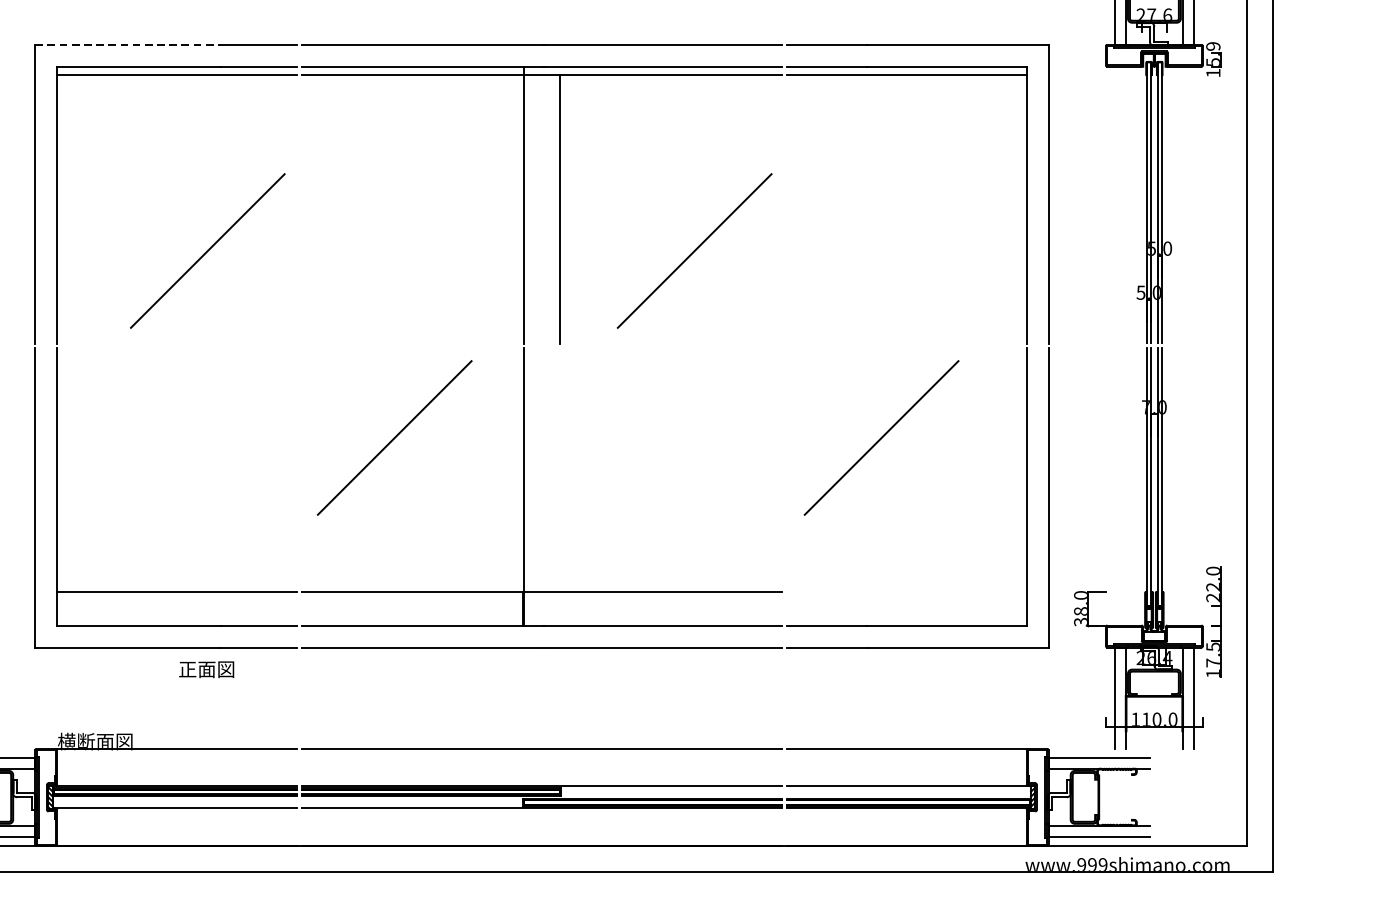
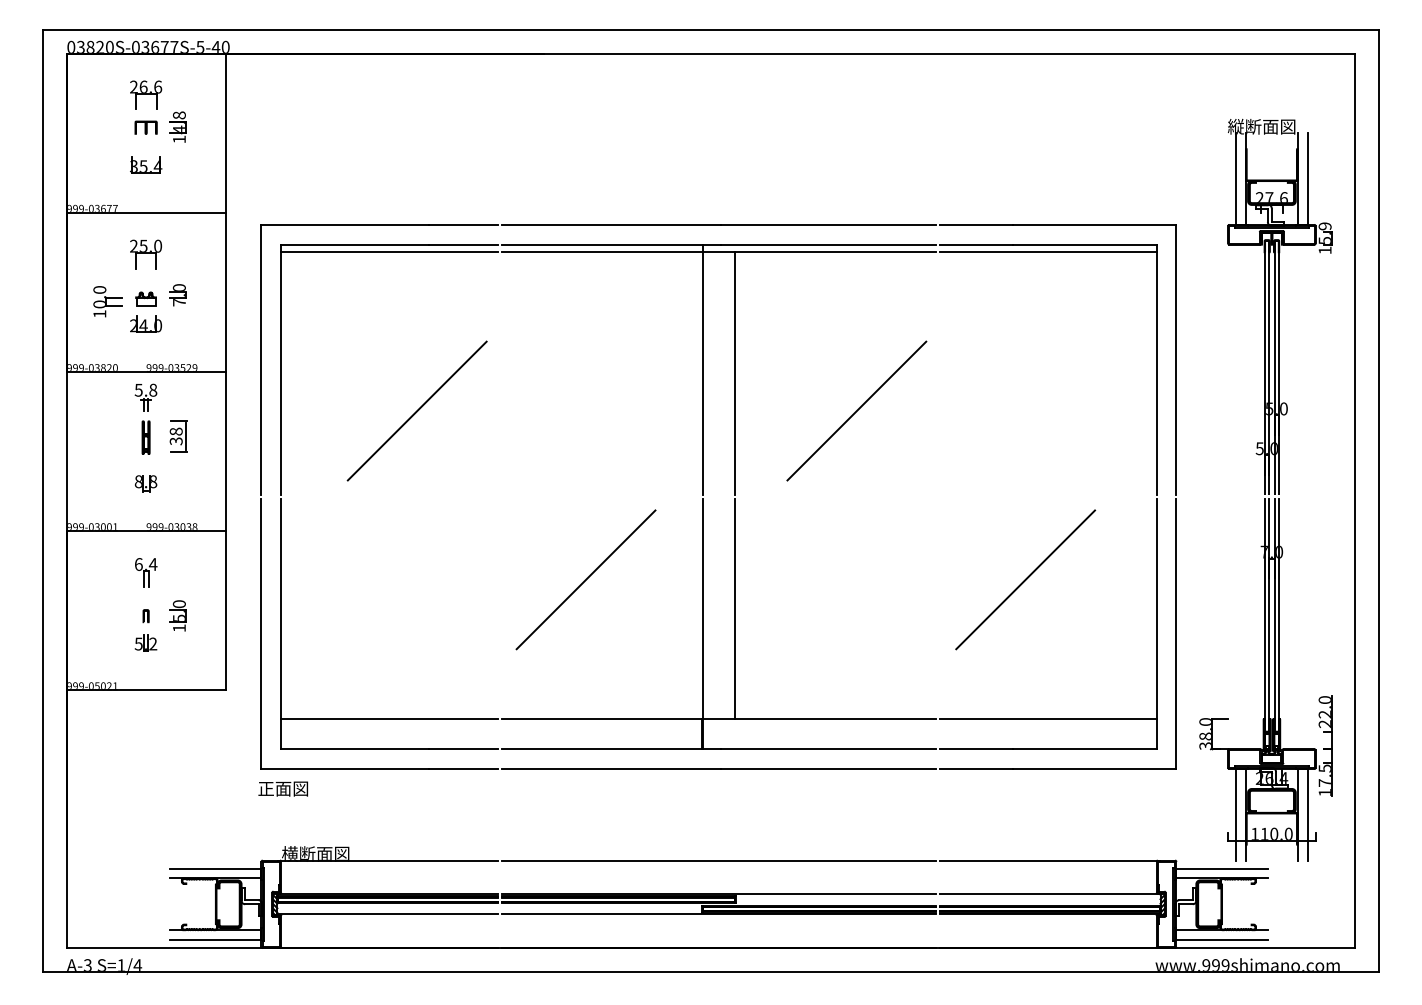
line: (128, 44) -> (345, 224), dashed -> solid
line: (559, 469) -> (734, 608), added
line: (905, 591) -> (1047, 718), added
text: (205, 669) -> (282, 788), moved

